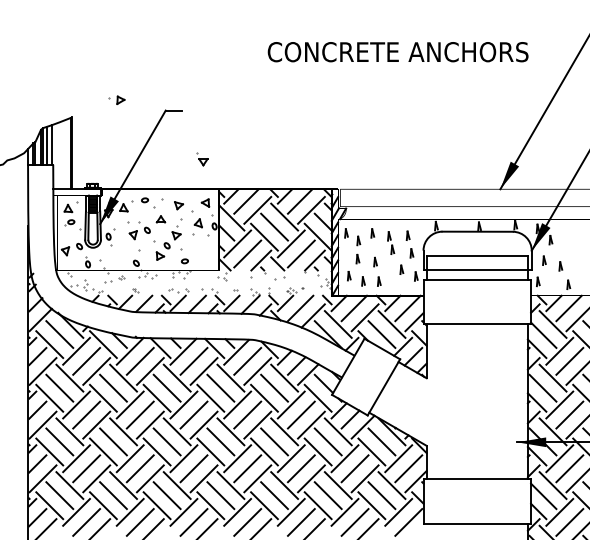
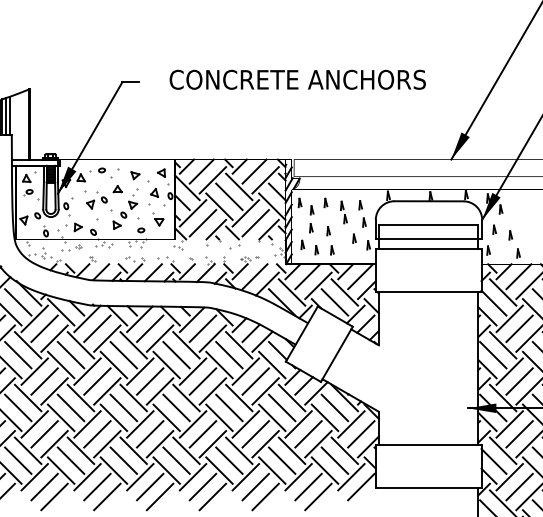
text: (397, 52) -> (297, 80), moved
part: (116, 99) -> (74, 226), moved
part: (202, 159) -> (158, 219), moved

